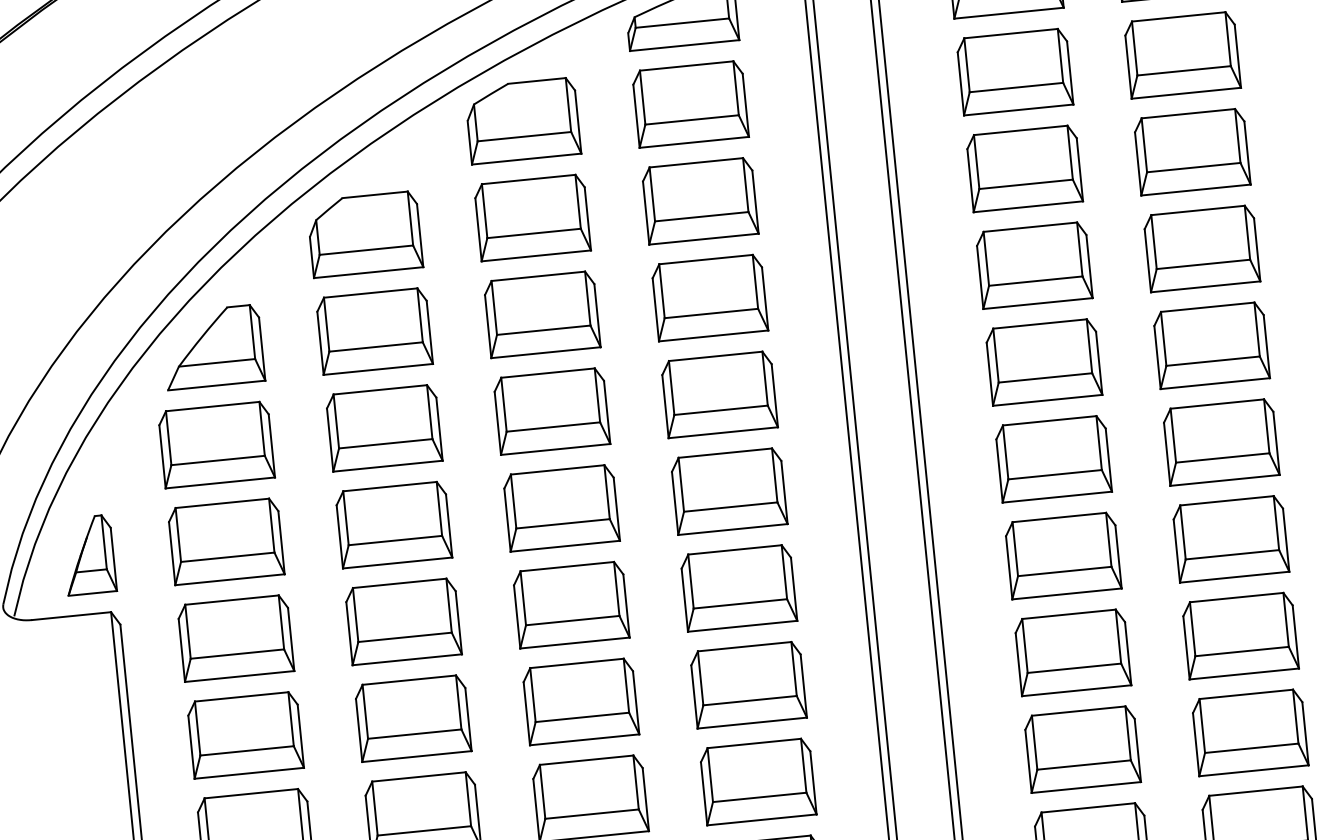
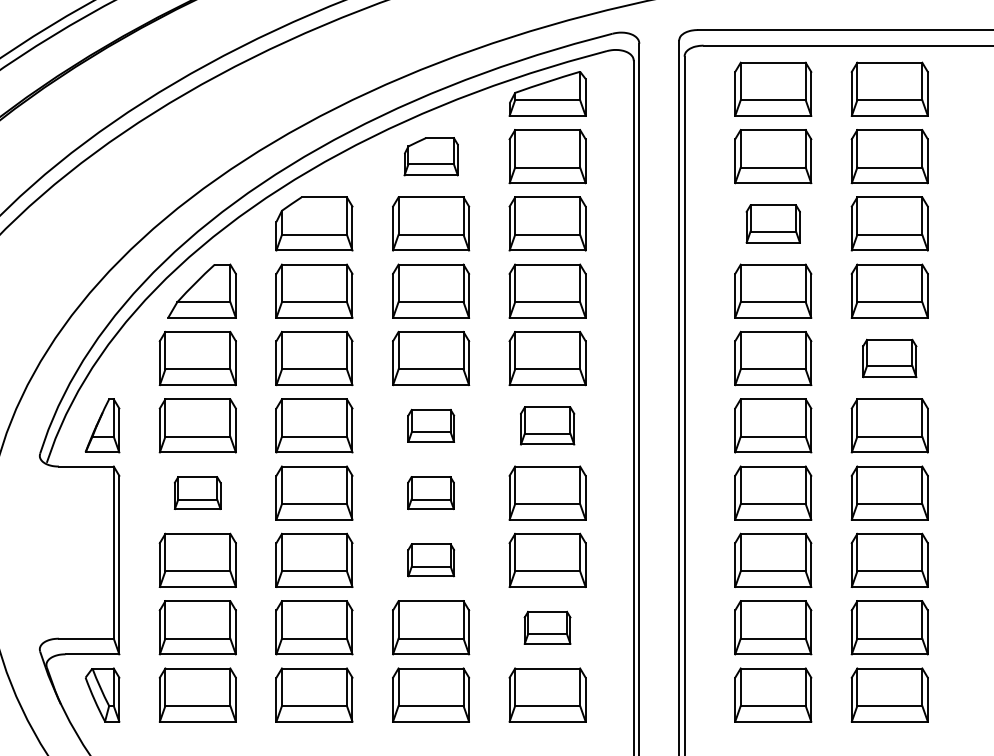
part: (523, 120) -> (431, 156), size x0.7
part: (1024, 167) -> (773, 223), size x0.7
part: (1211, 345) -> (889, 358), size x0.7
part: (728, 490) -> (547, 425), size x0.7
part: (562, 507) -> (431, 425), size x0.6
part: (570, 603) -> (430, 492), size x0.6
part: (235, 637) -> (197, 492), size x0.6
part: (581, 700) -> (431, 559), size x0.6
part: (757, 781) -> (547, 627), size x0.6

